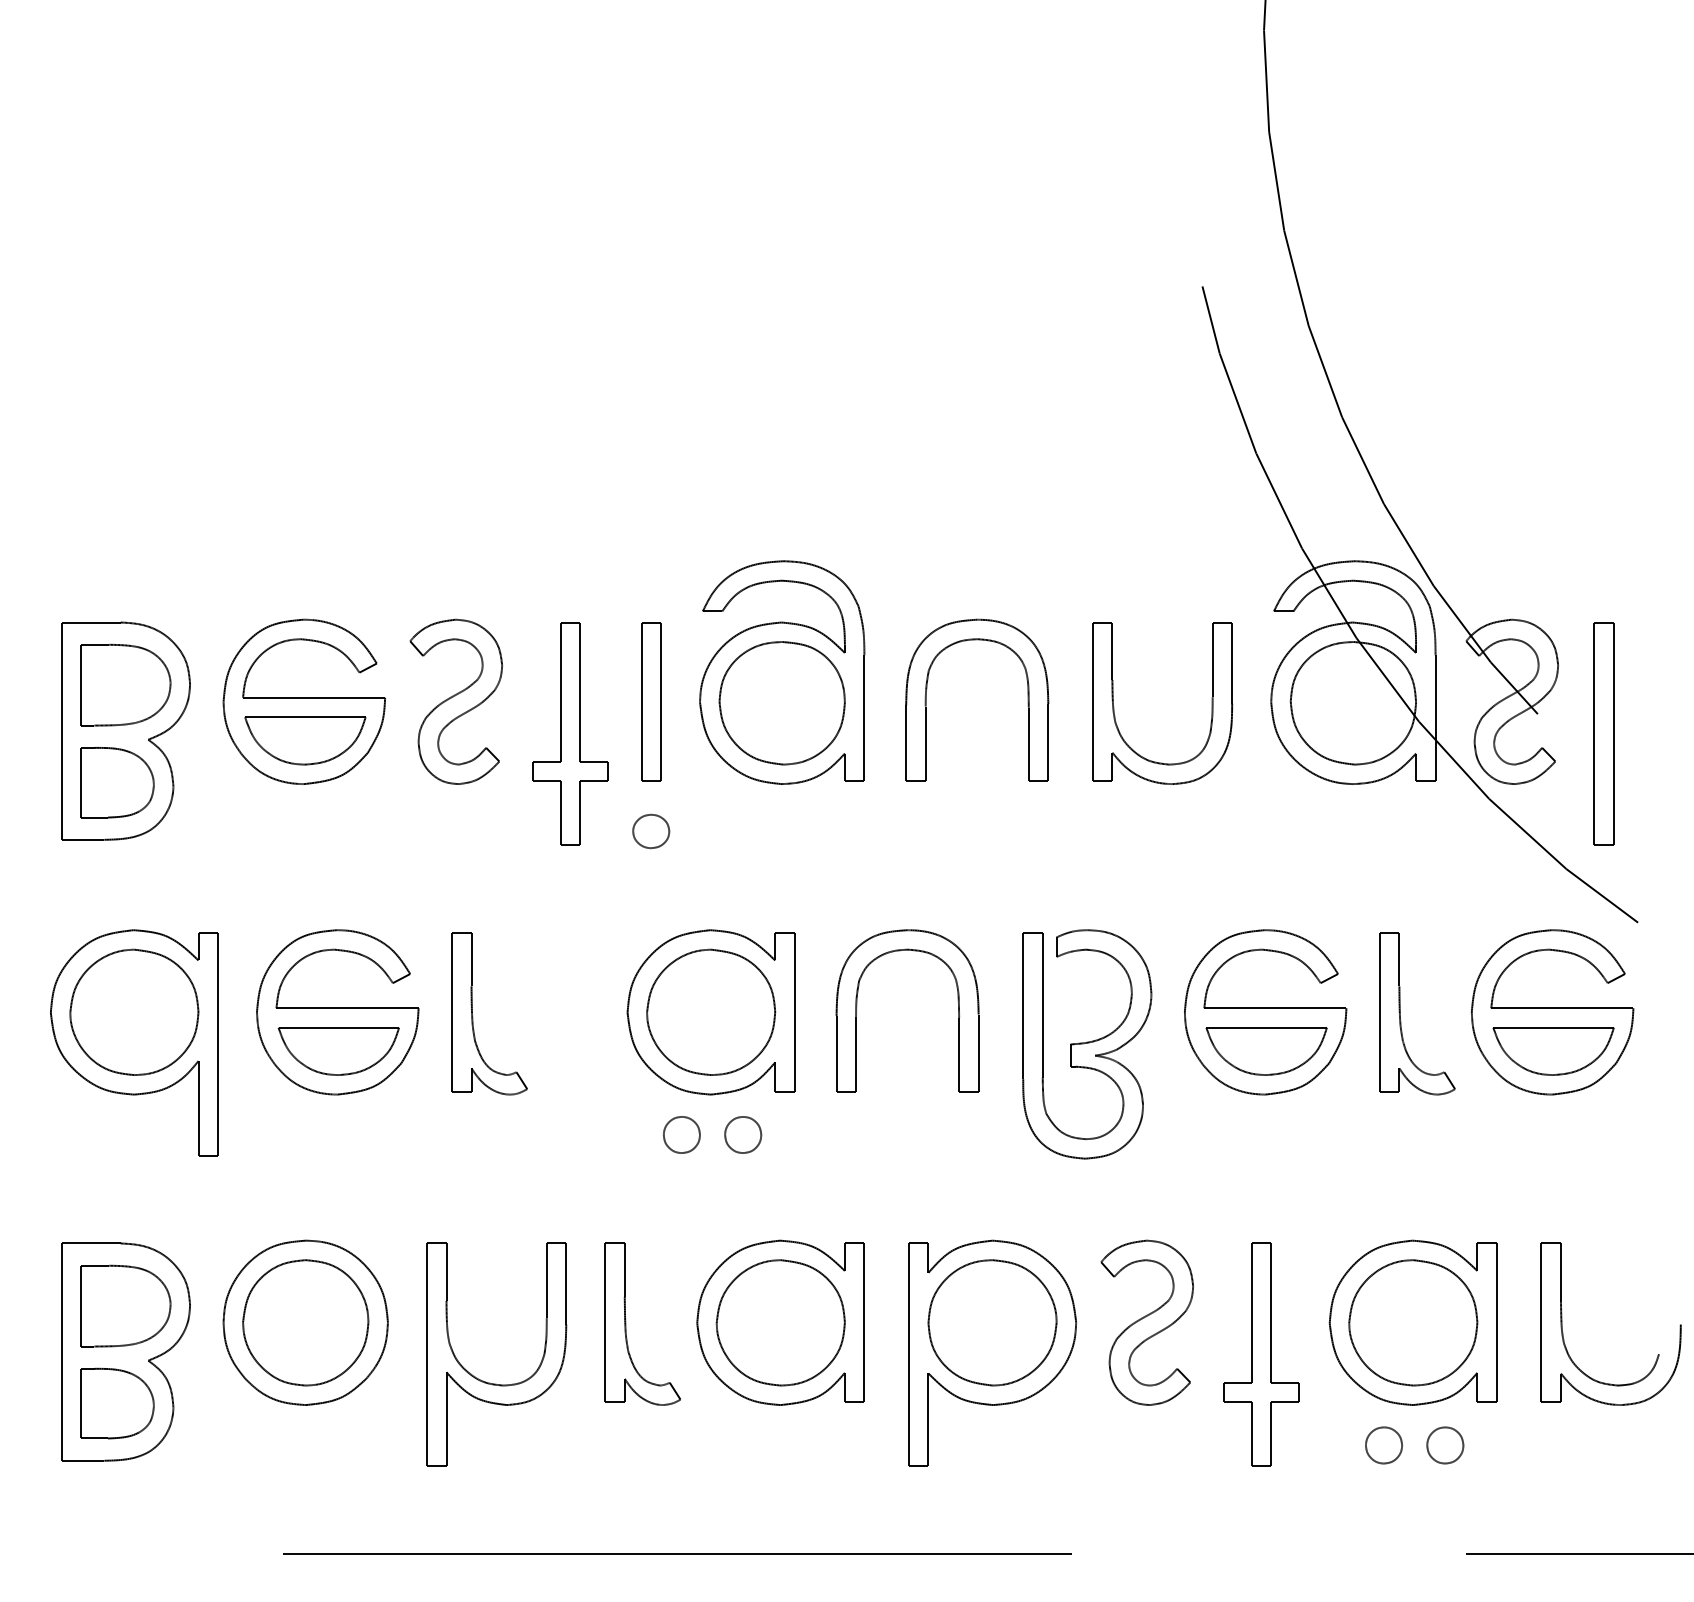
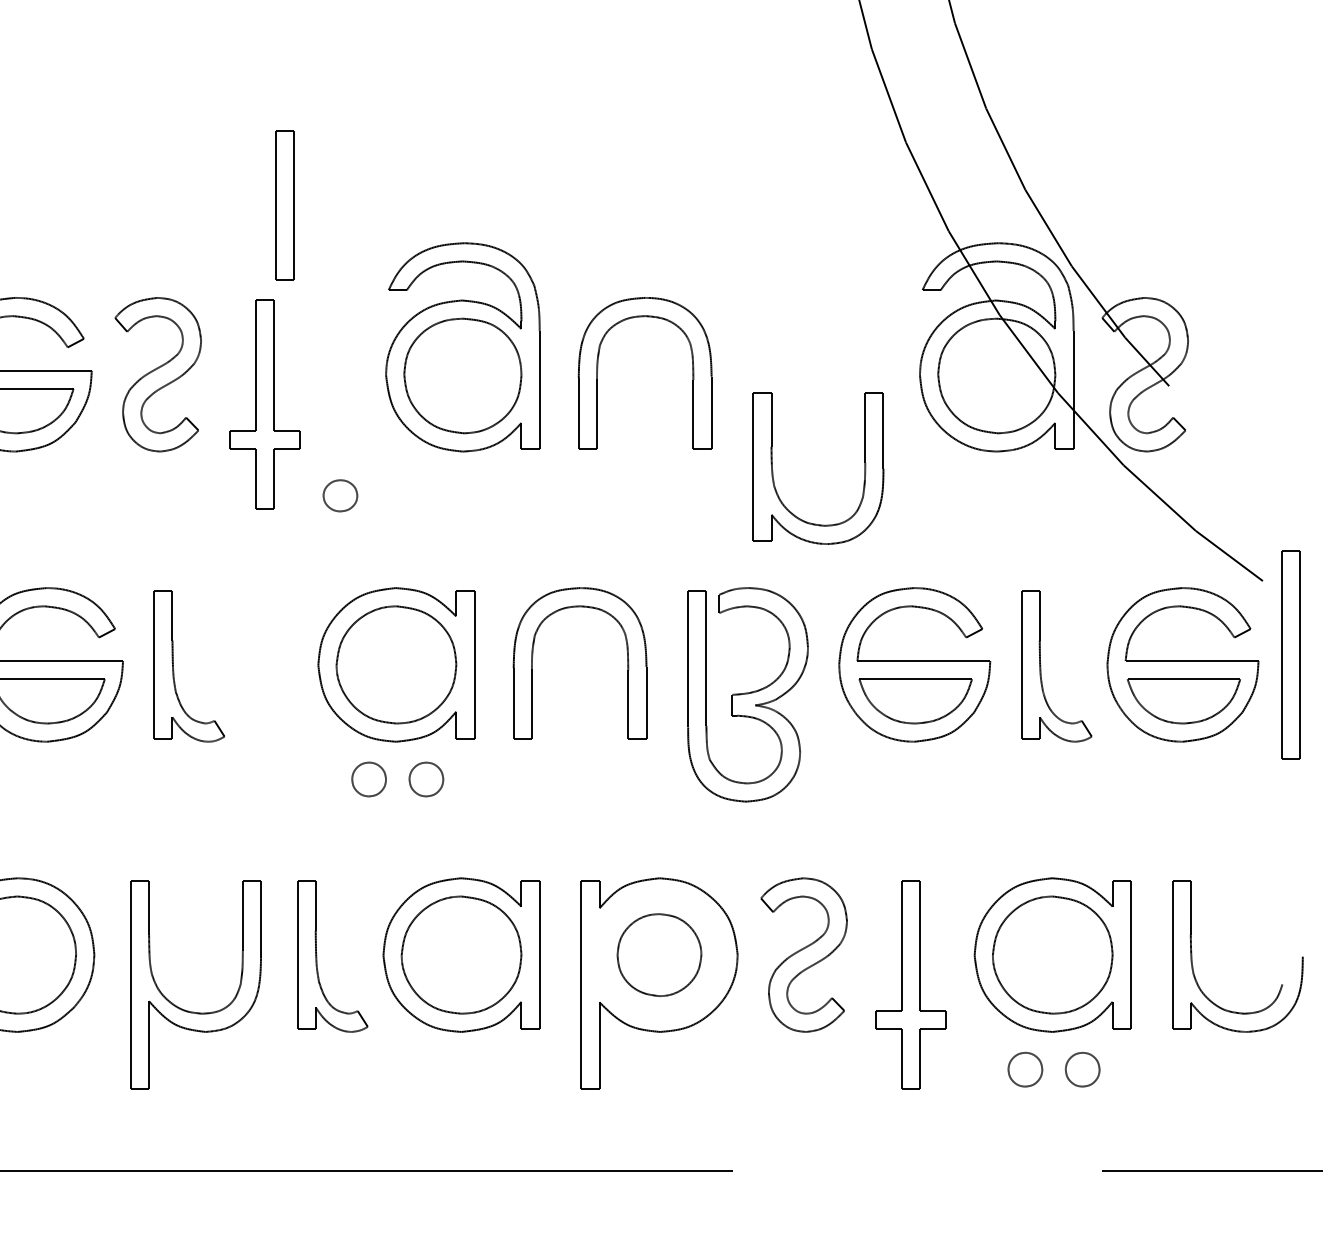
part: (651, 701) -> (285, 205), moved
part: (1114, 706) -> (773, 471), moved
part: (1603, 733) -> (1290, 654), moved
part: (992, 1322) -> (659, 954), size x0.7

